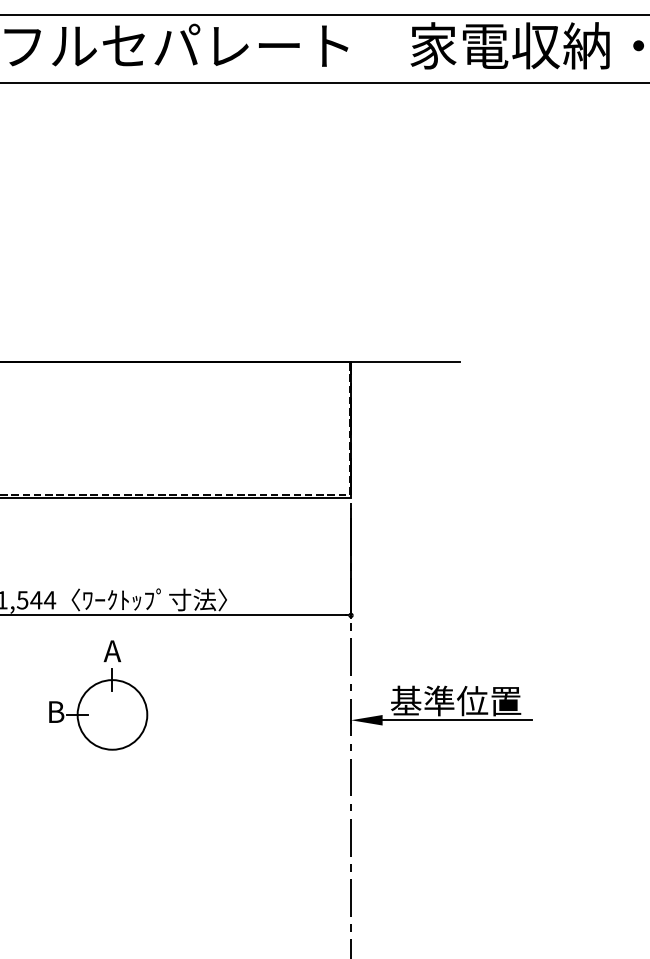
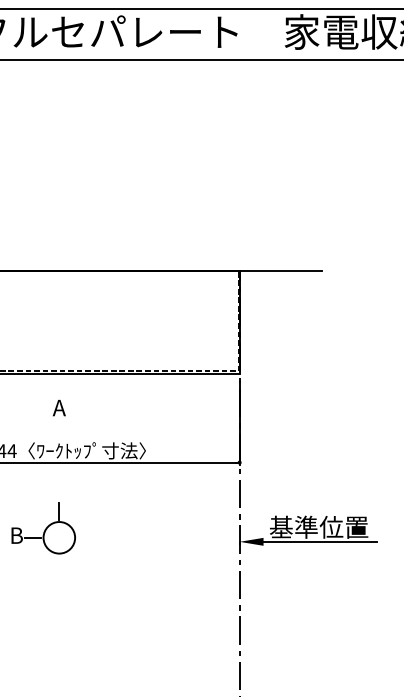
text: (112, 651) -> (59, 408), moved
circle: (112, 714) -> (59, 537), size x0.6

